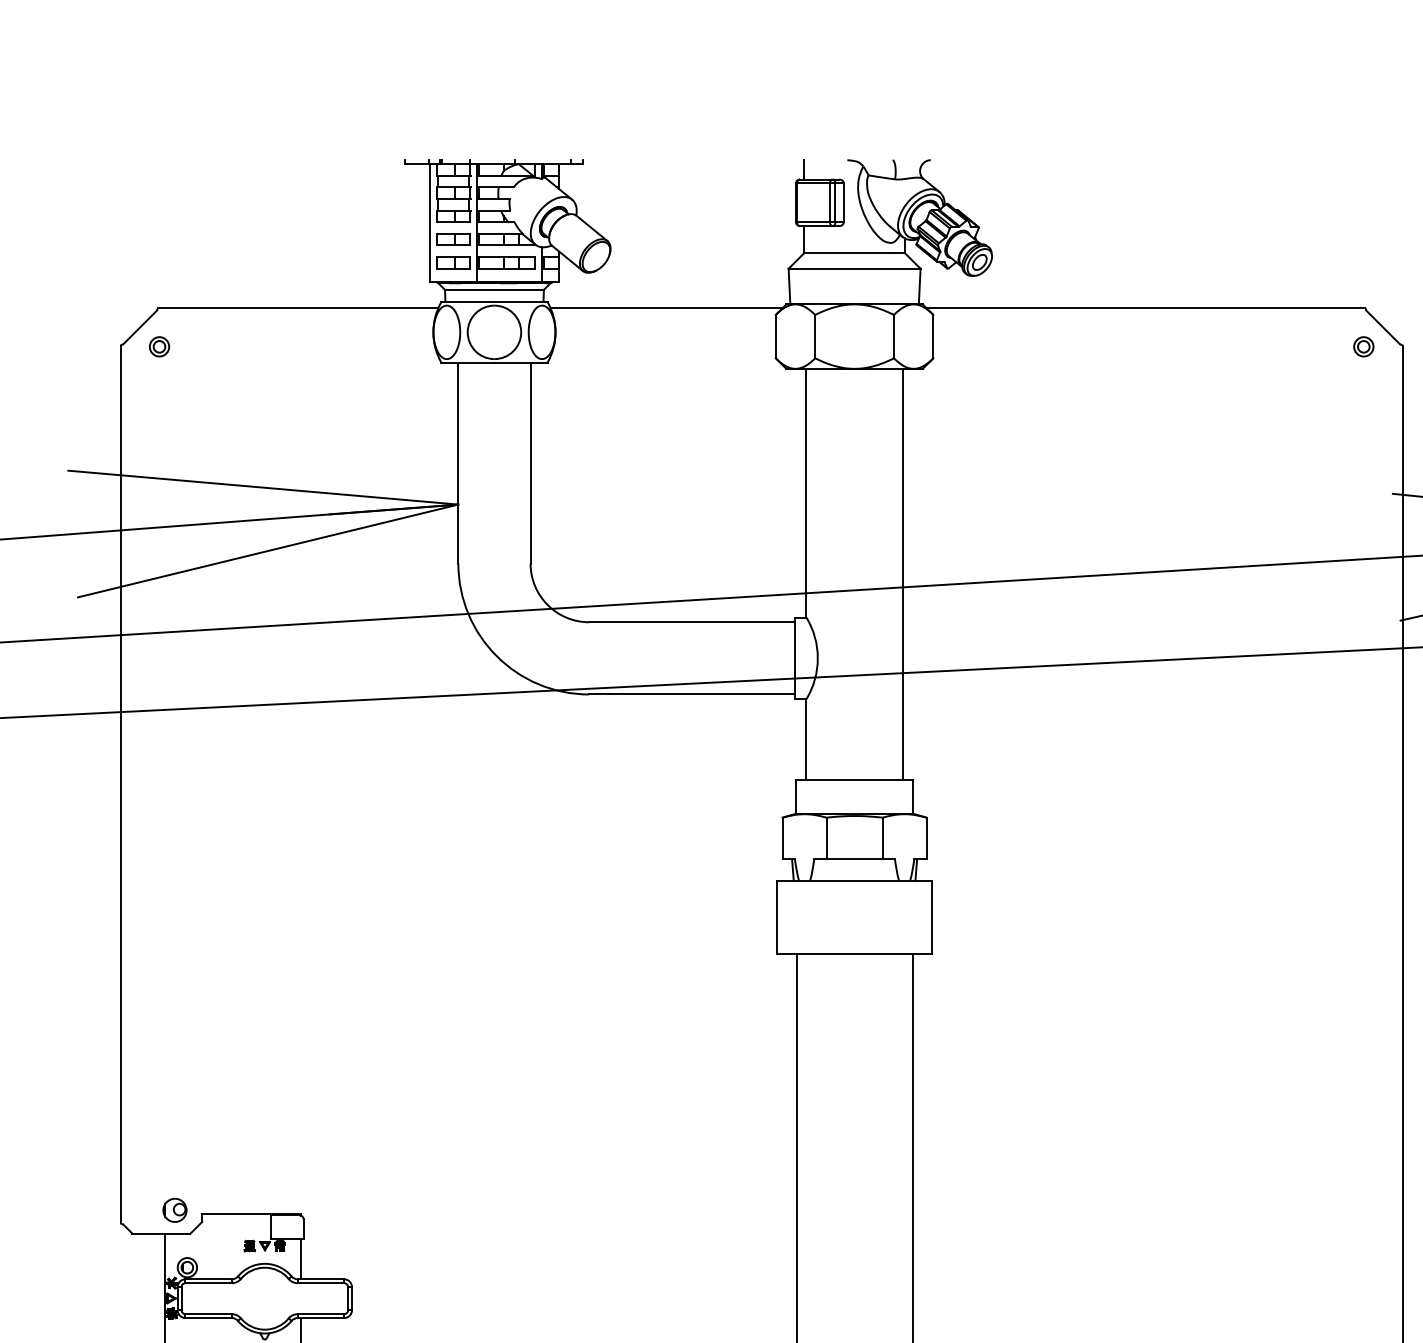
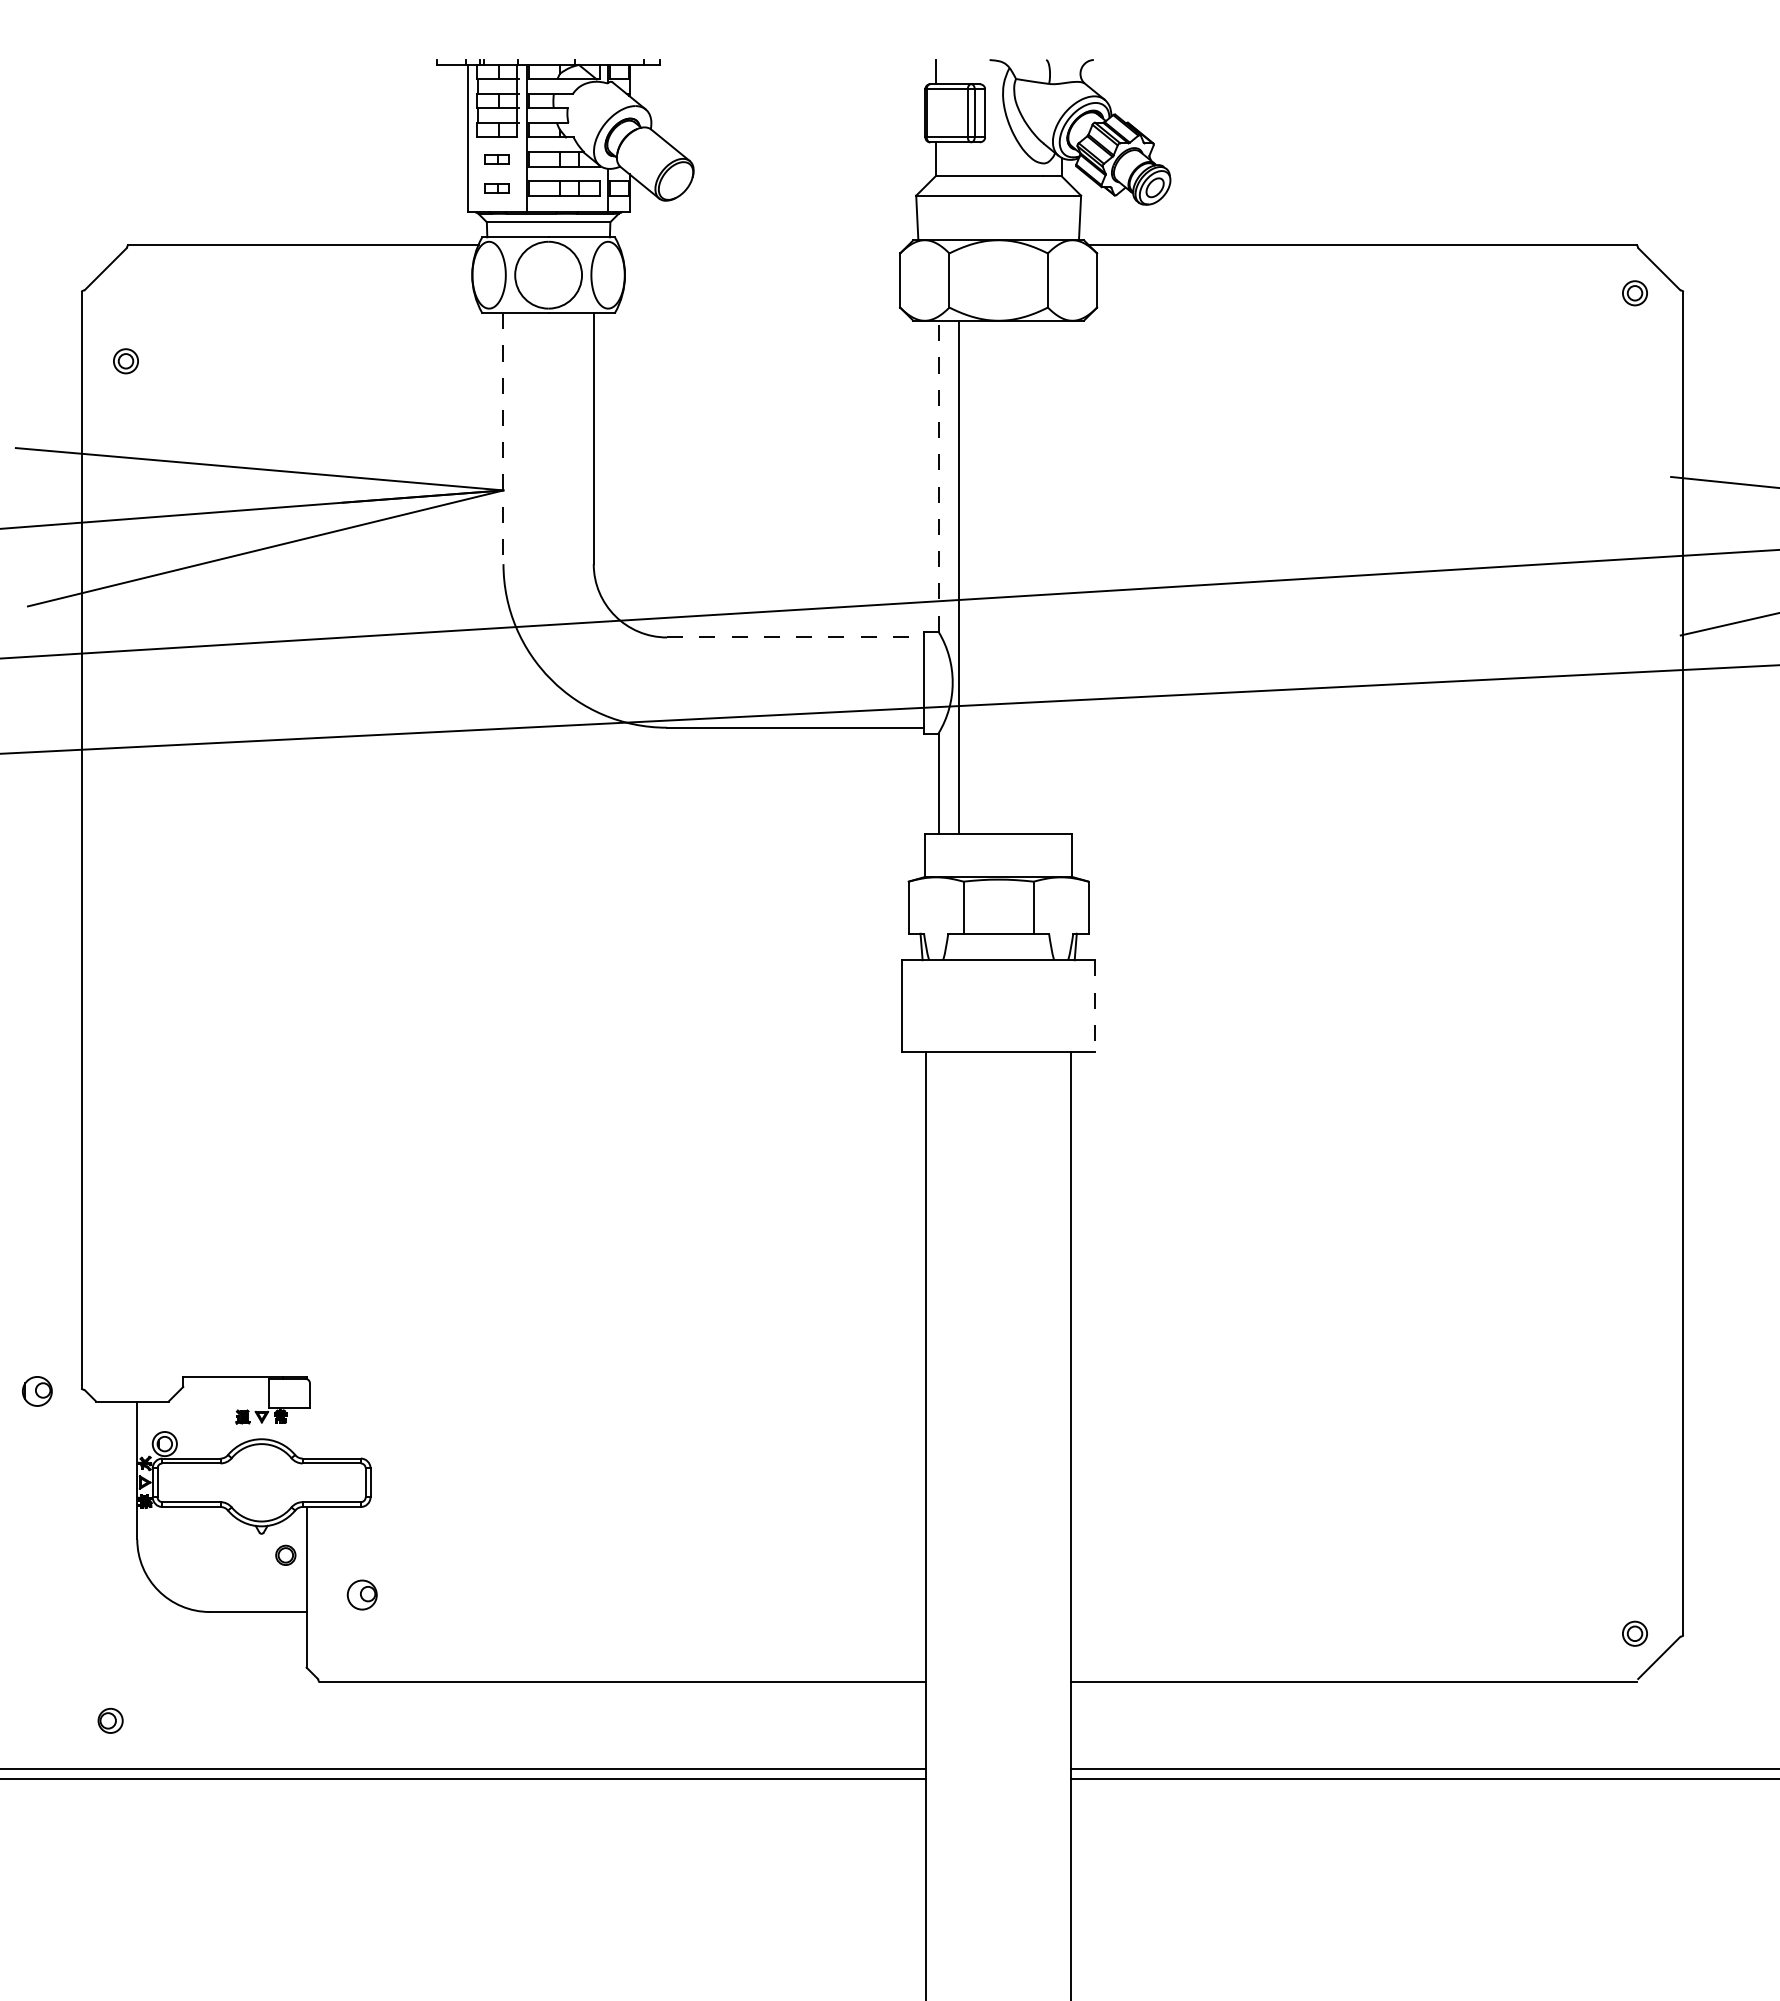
part: (452, 239) -> (496, 159), size x0.6
part: (452, 262) -> (496, 188), size x0.6
line: (666, 307) -> (763, 244), removed
part: (159, 347) -> (125, 361), moved
line: (458, 463) -> (503, 438), solid -> dashed
line: (806, 492) -> (938, 475), solid -> dashed
line: (902, 574) -> (958, 577), moved
line: (692, 622) -> (795, 637), solid -> dashed
line: (932, 917) -> (1095, 1006), solid -> dashed
part: (175, 1210) -> (37, 1391), moved
line: (300, 1258) -> (306, 1432), removed

